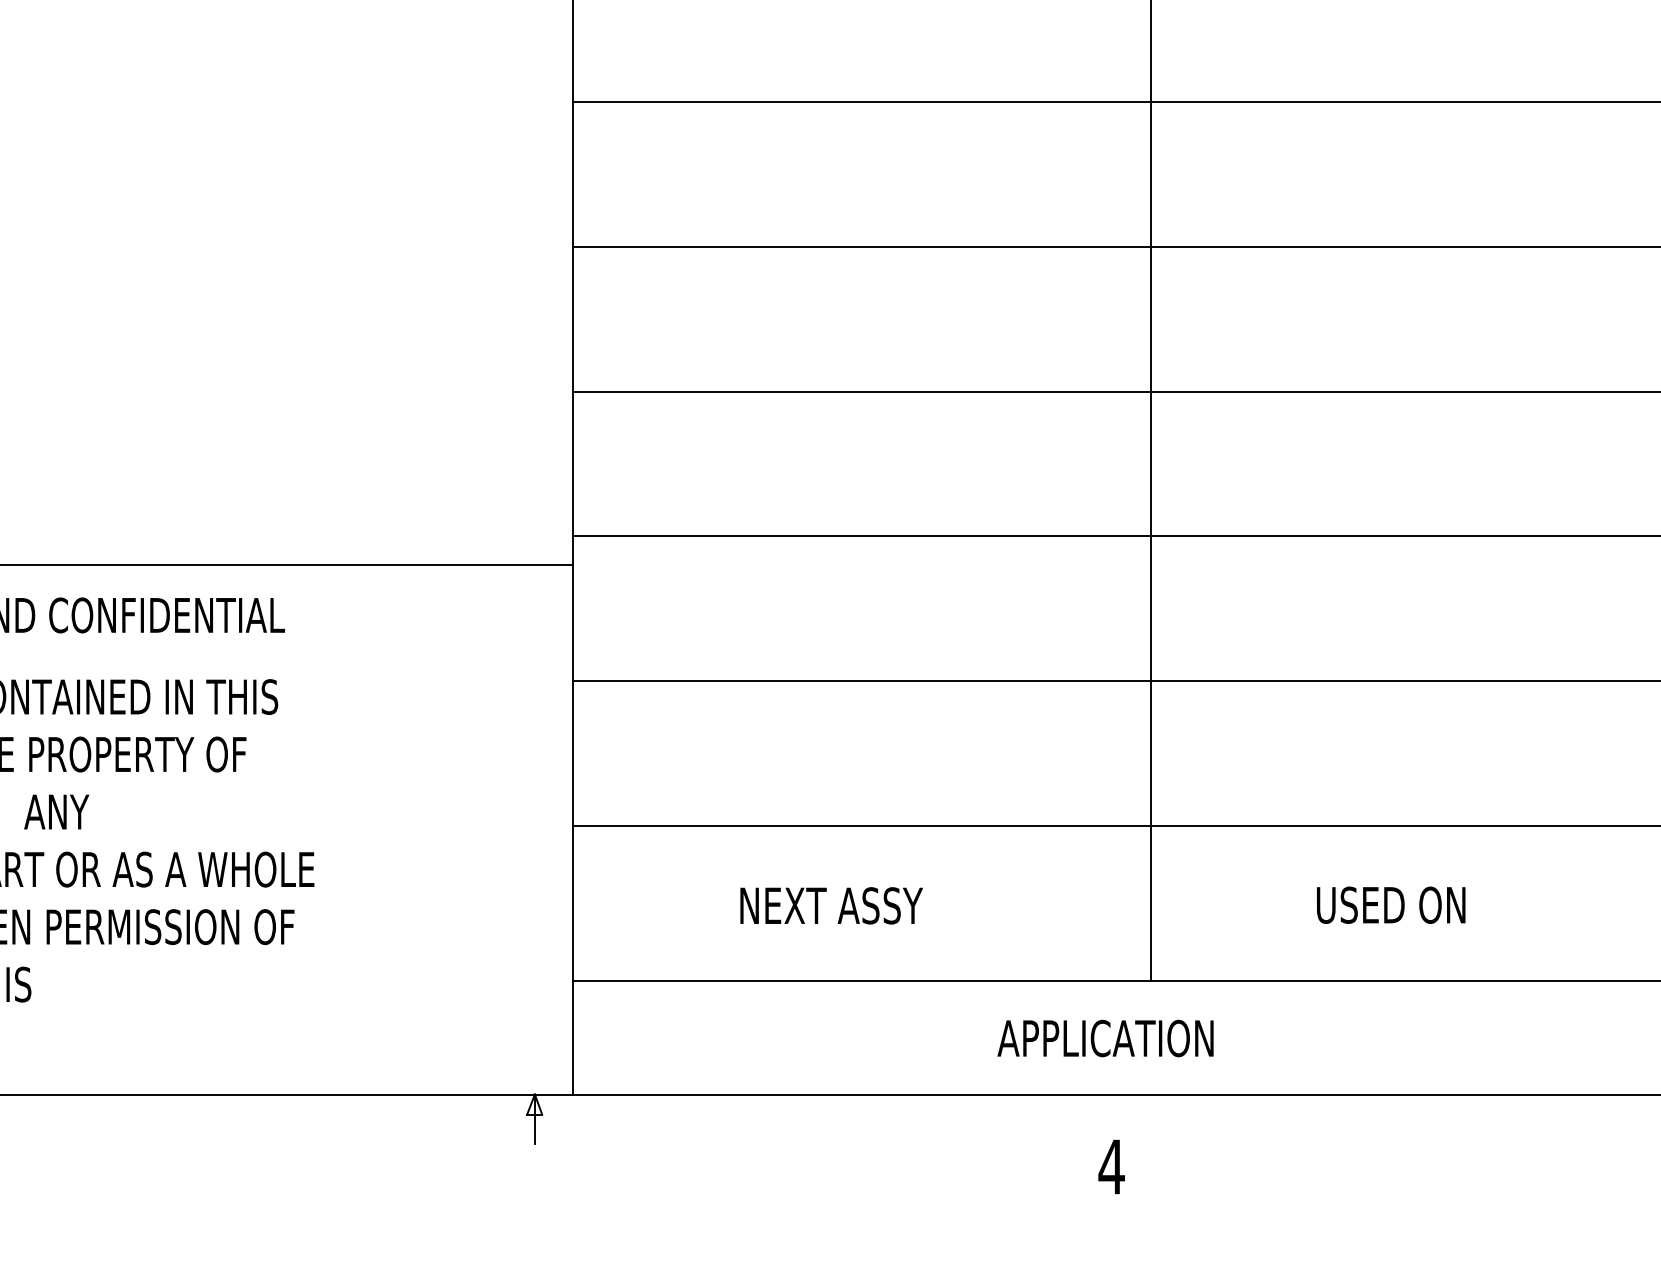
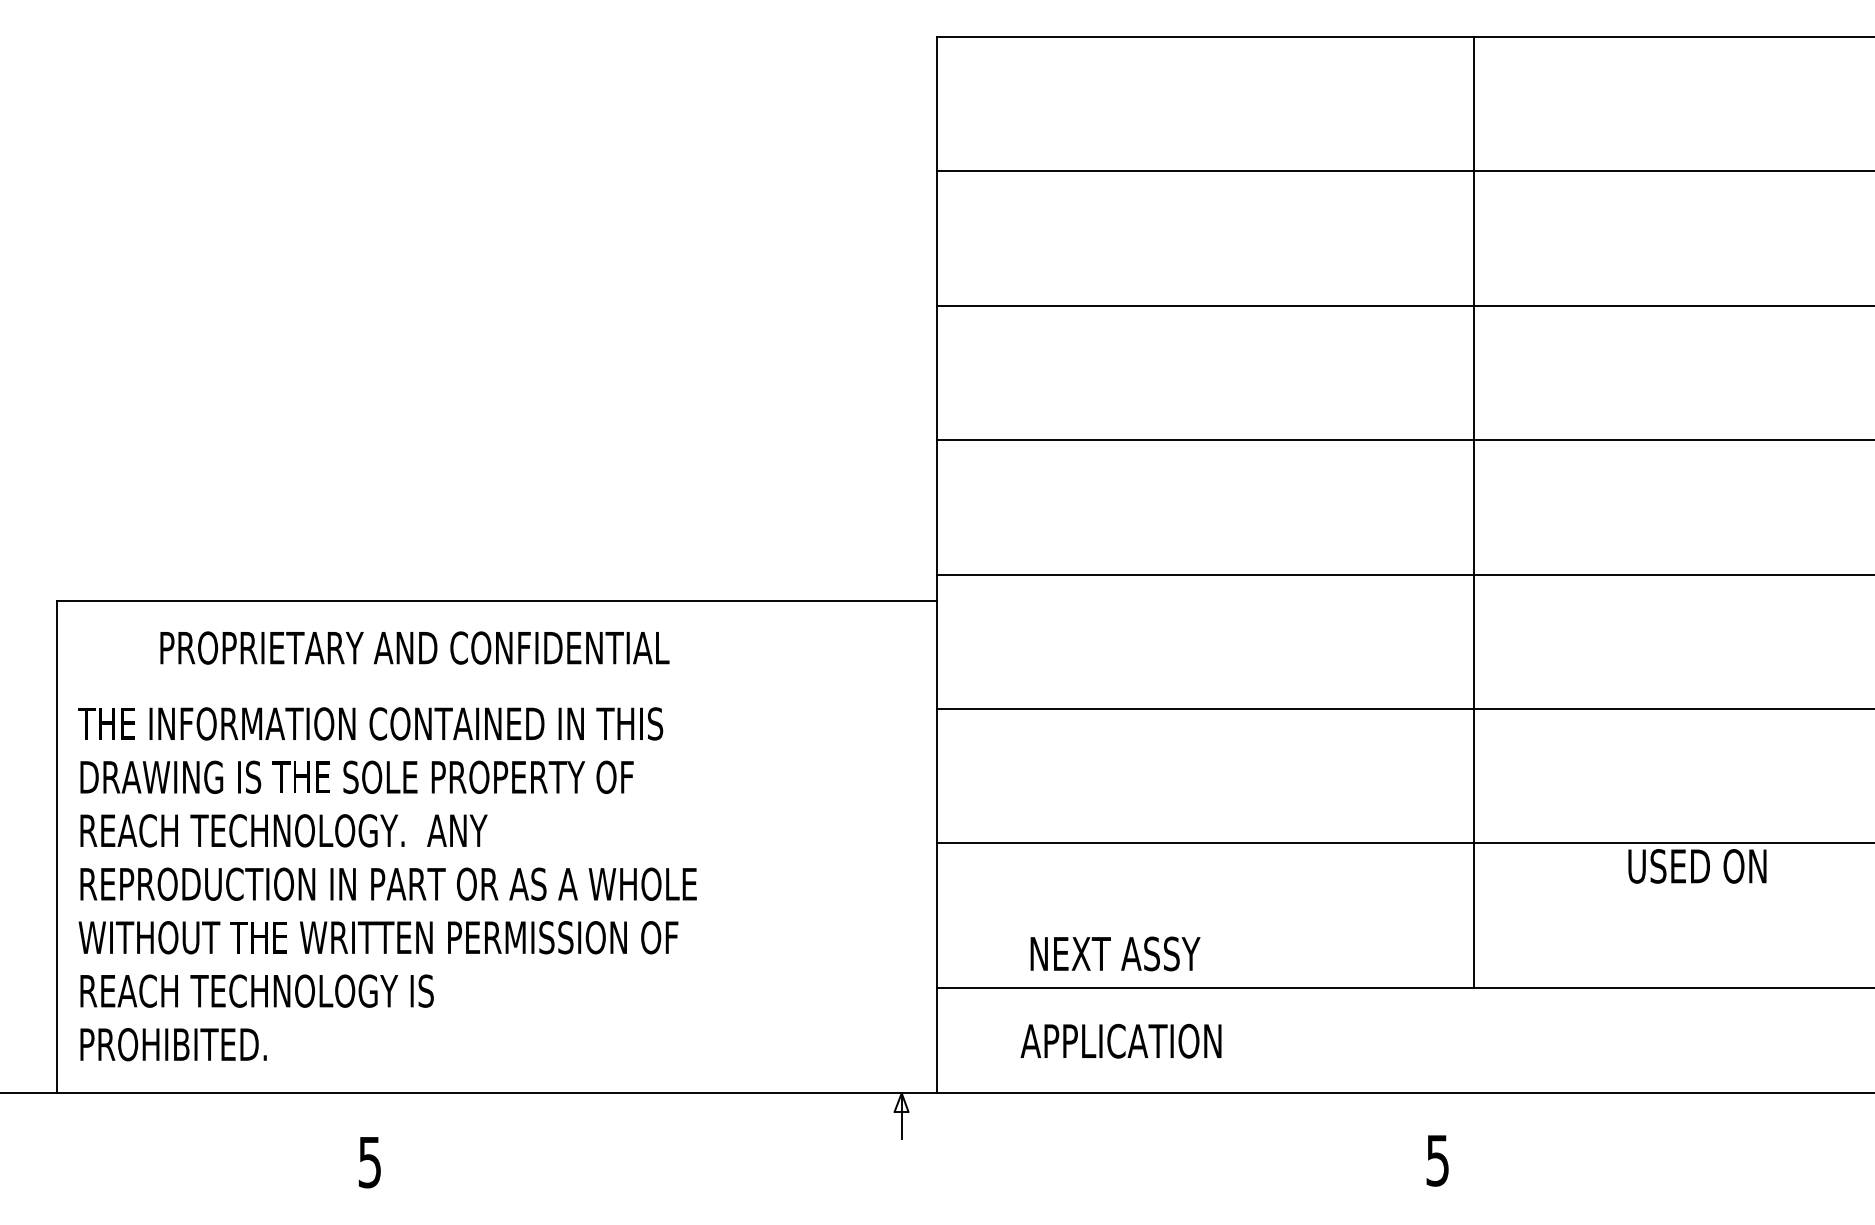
text: (831, 905) -> (1115, 953), moved
text: (1391, 905) -> (1697, 866), moved
text: (1104, 1037) -> (1120, 1040), moved
text: (1111, 1166) -> (1437, 1160), 4 -> 5

